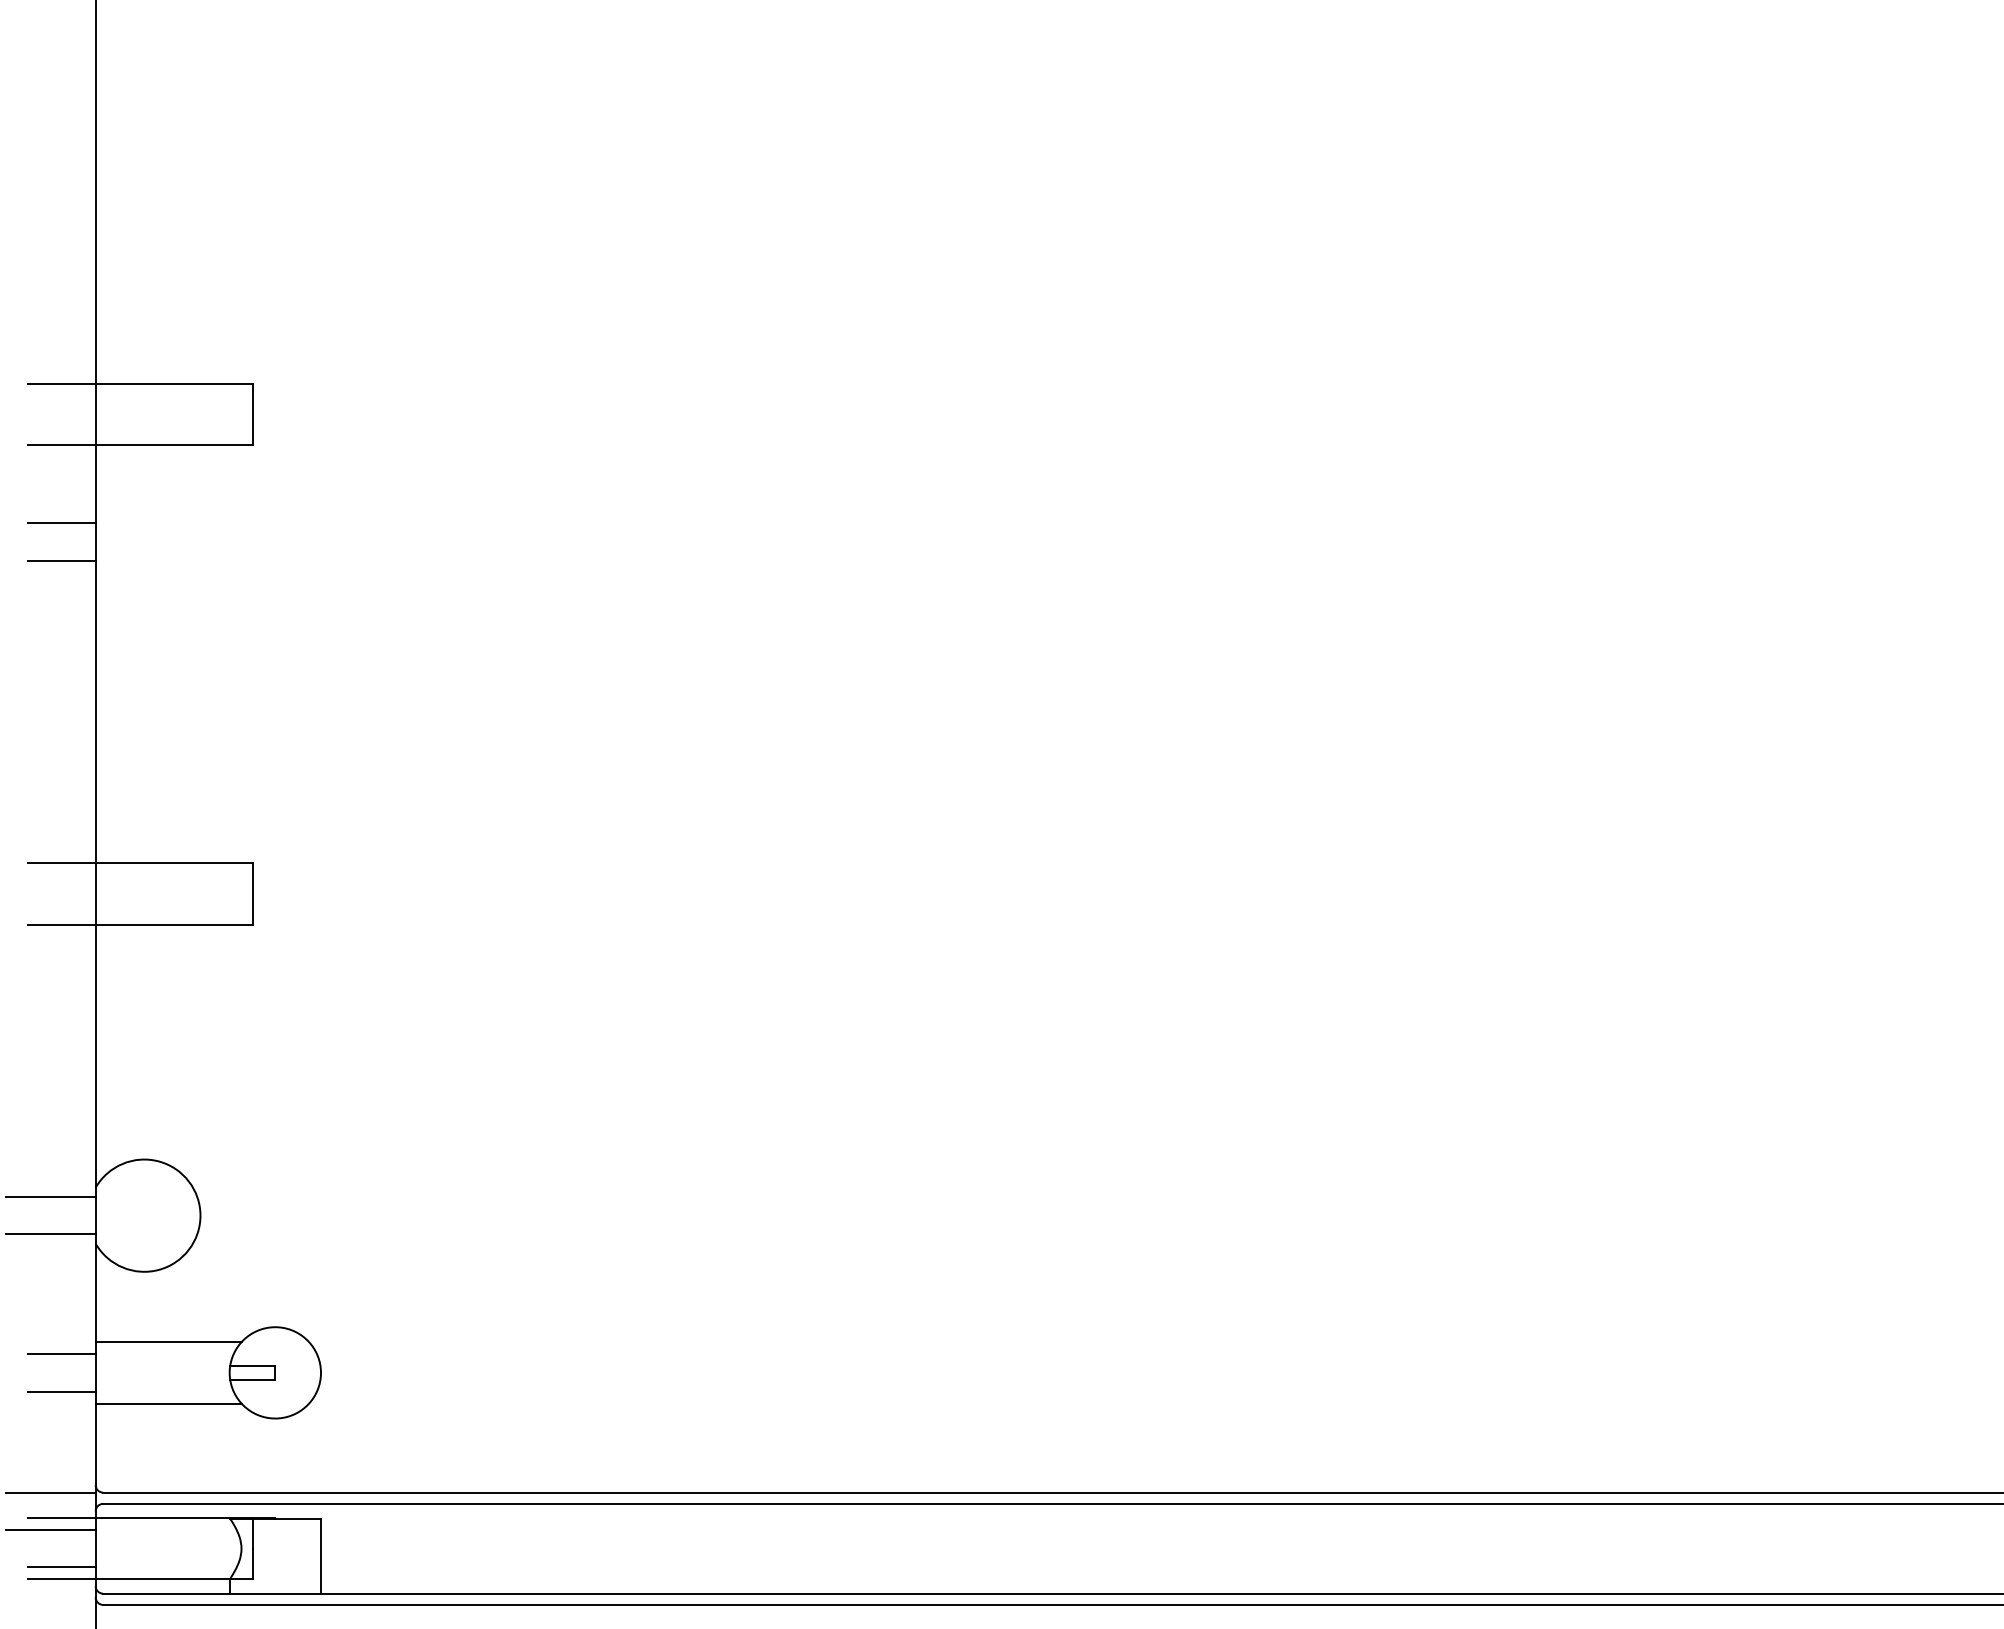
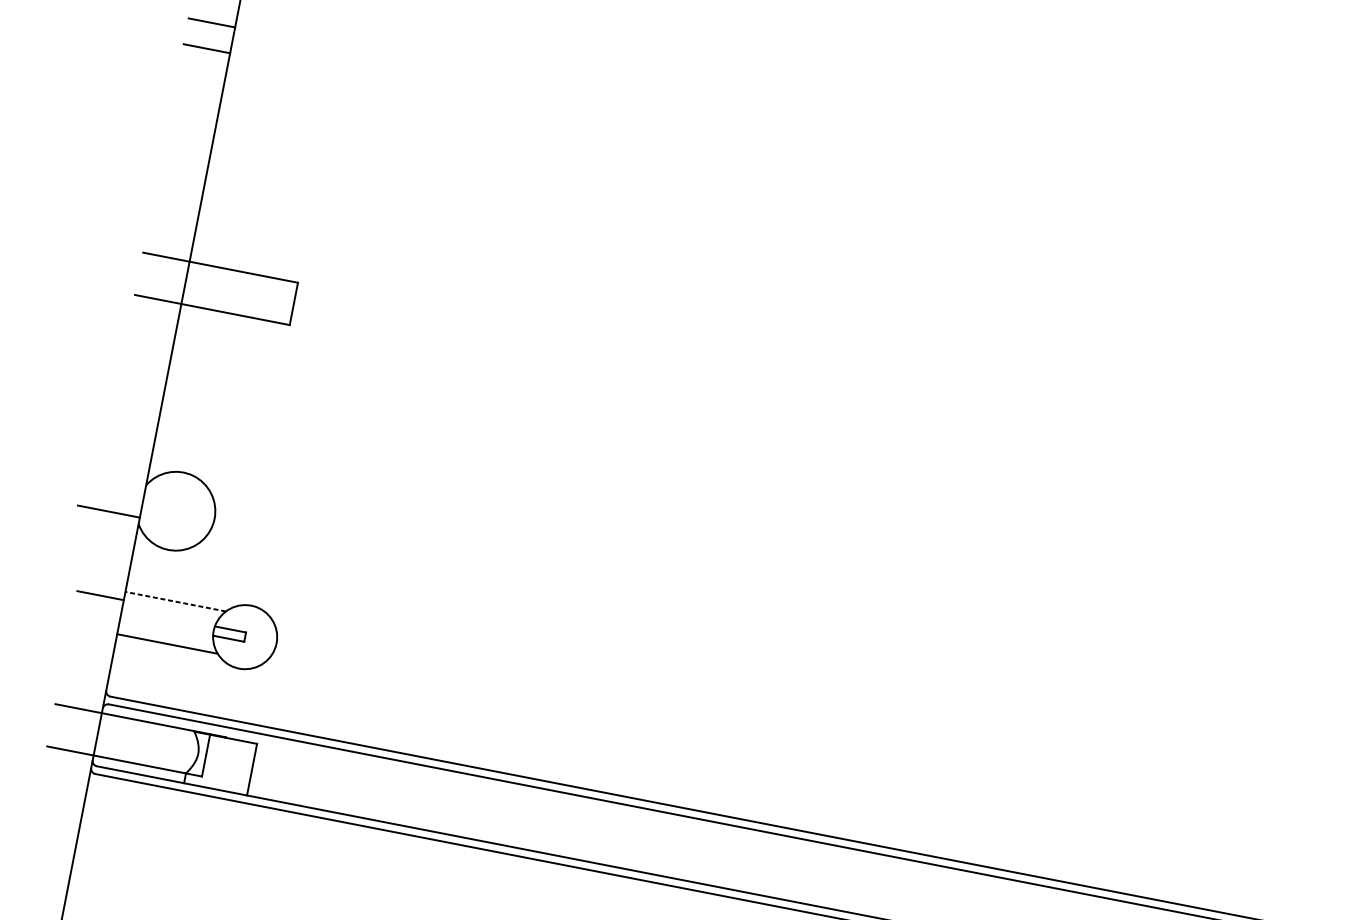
line: (50, 1196) -> (113, 485), removed
line: (168, 1342) -> (175, 601), solid -> dashed
line: (61, 1391) -> (95, 621), removed
line: (50, 1492) -> (74, 689), removed
line: (50, 1530) -> (69, 715), removed
line: (61, 1567) -> (71, 742), removed

